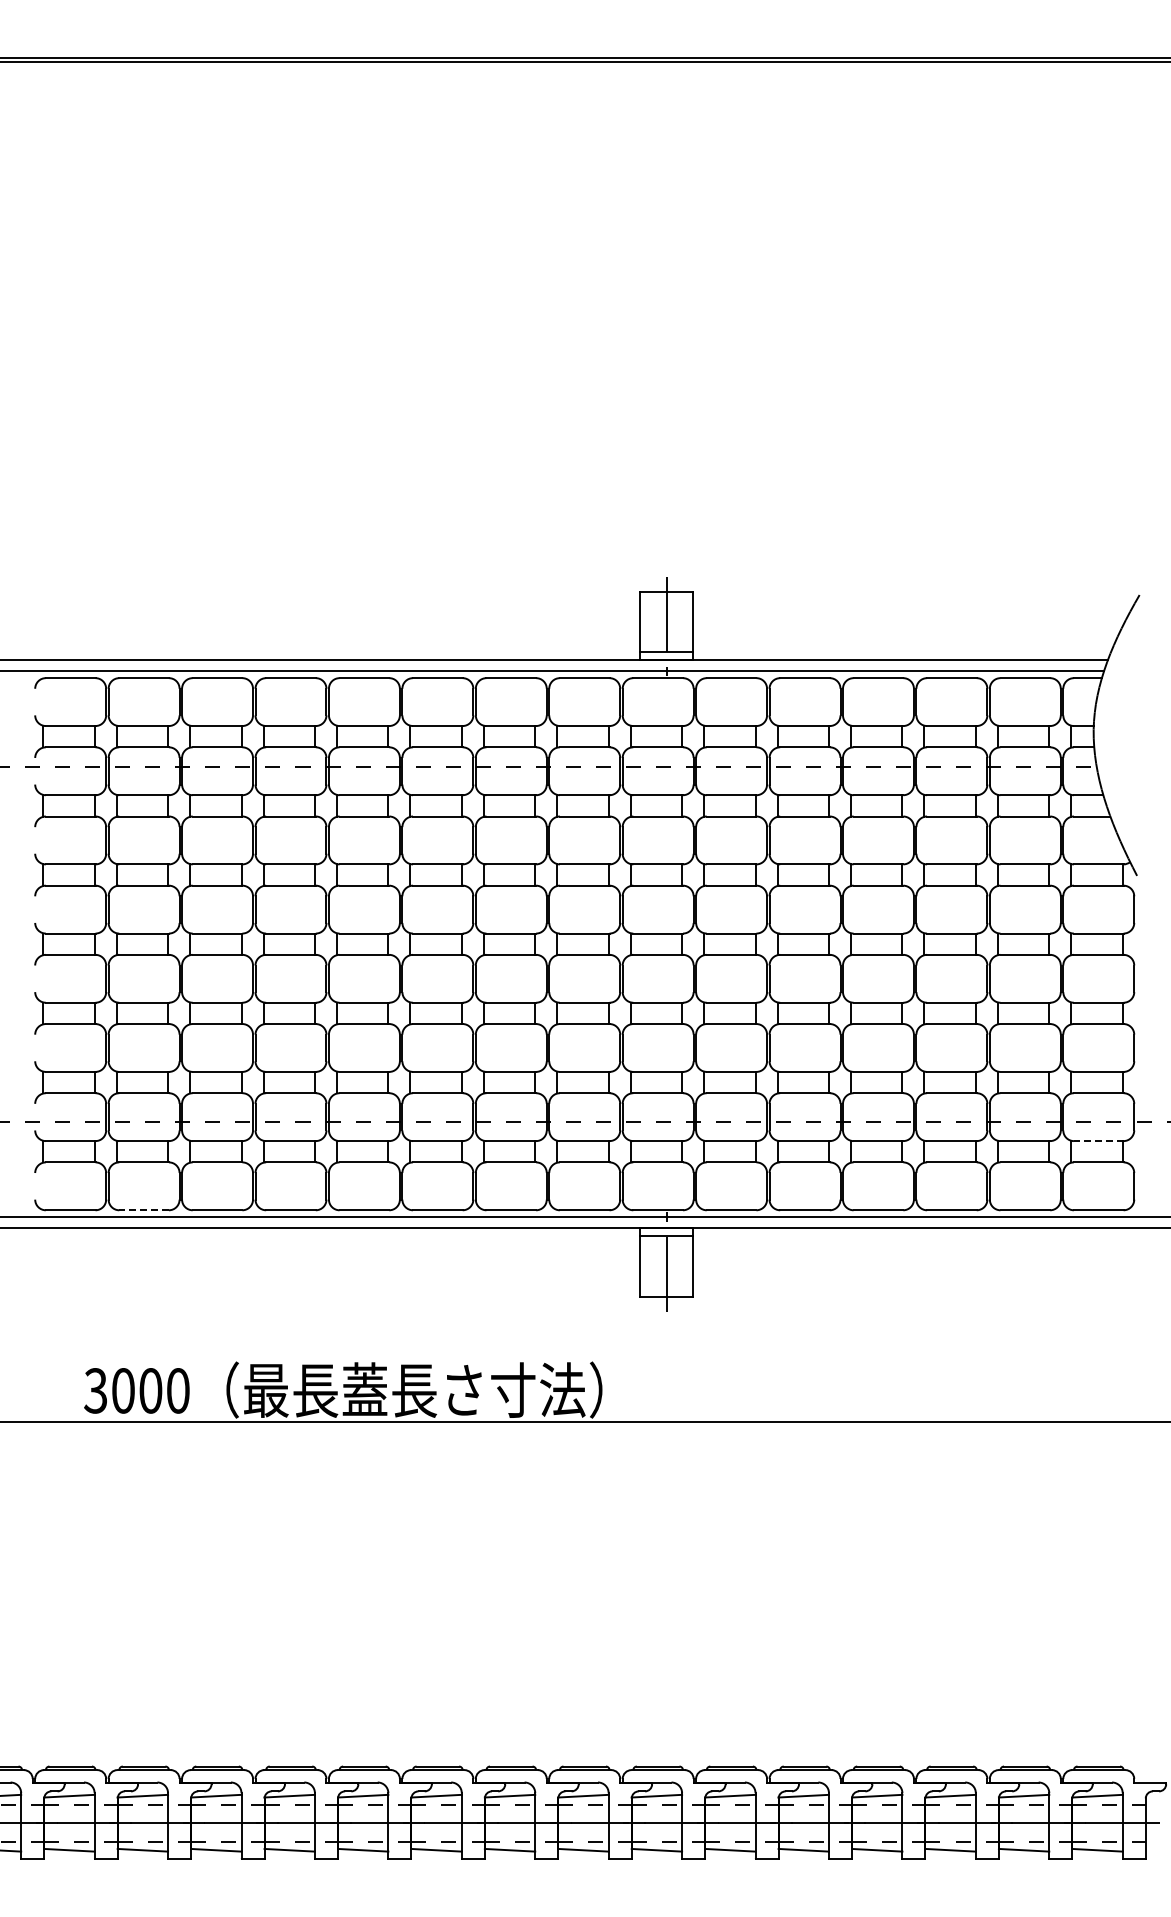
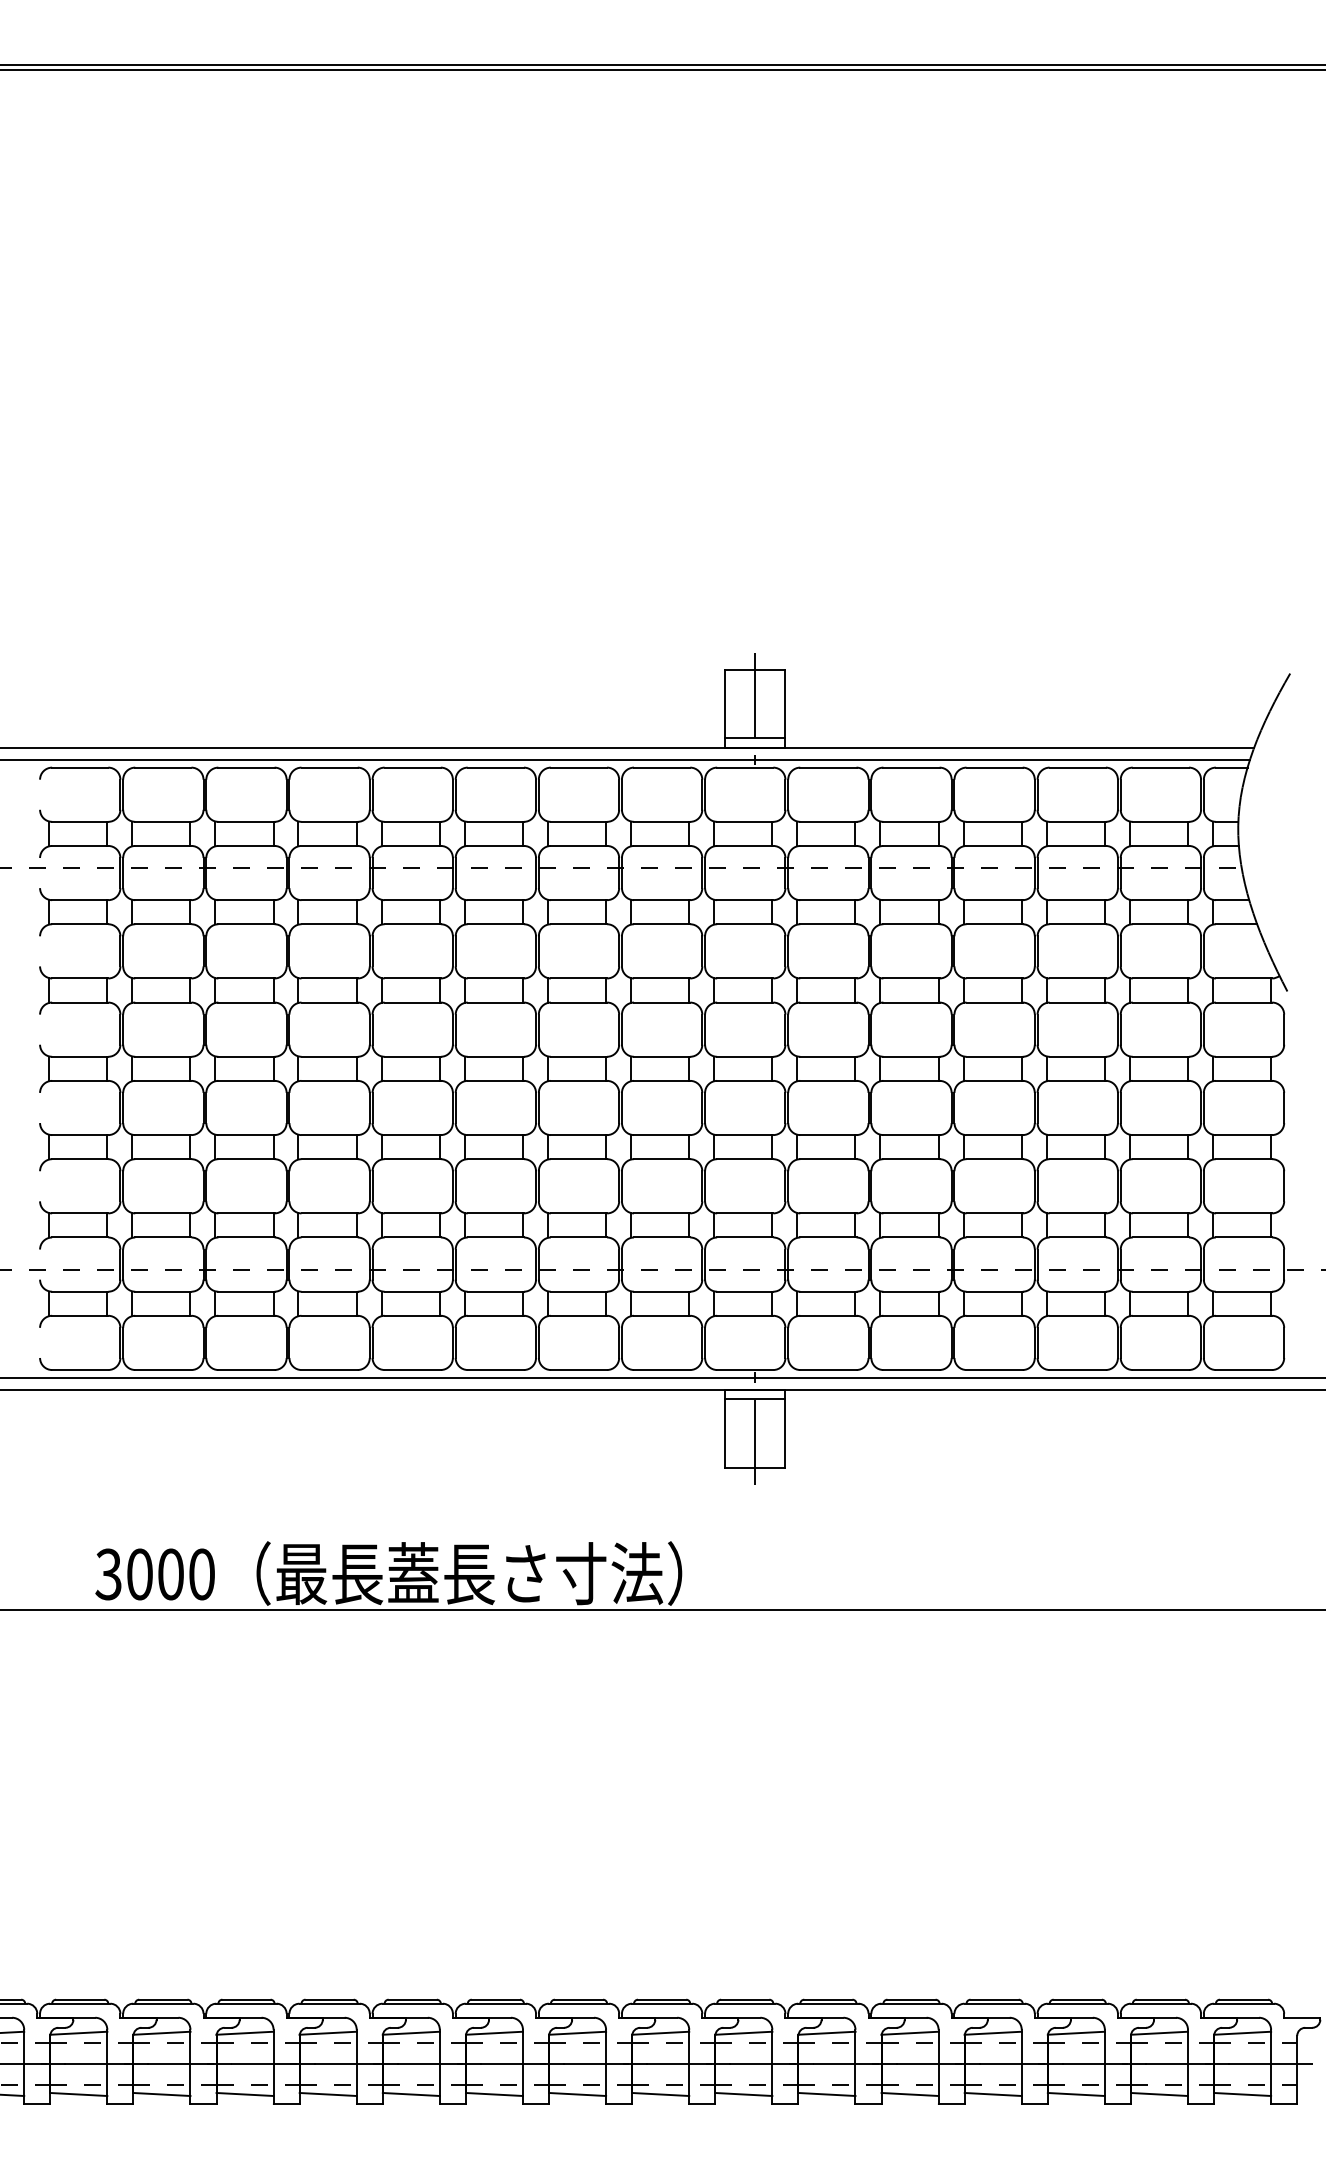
line: (1098, 1141) -> (1243, 1292), dashed -> solid
line: (144, 1210) -> (163, 1370), dashed -> solid

